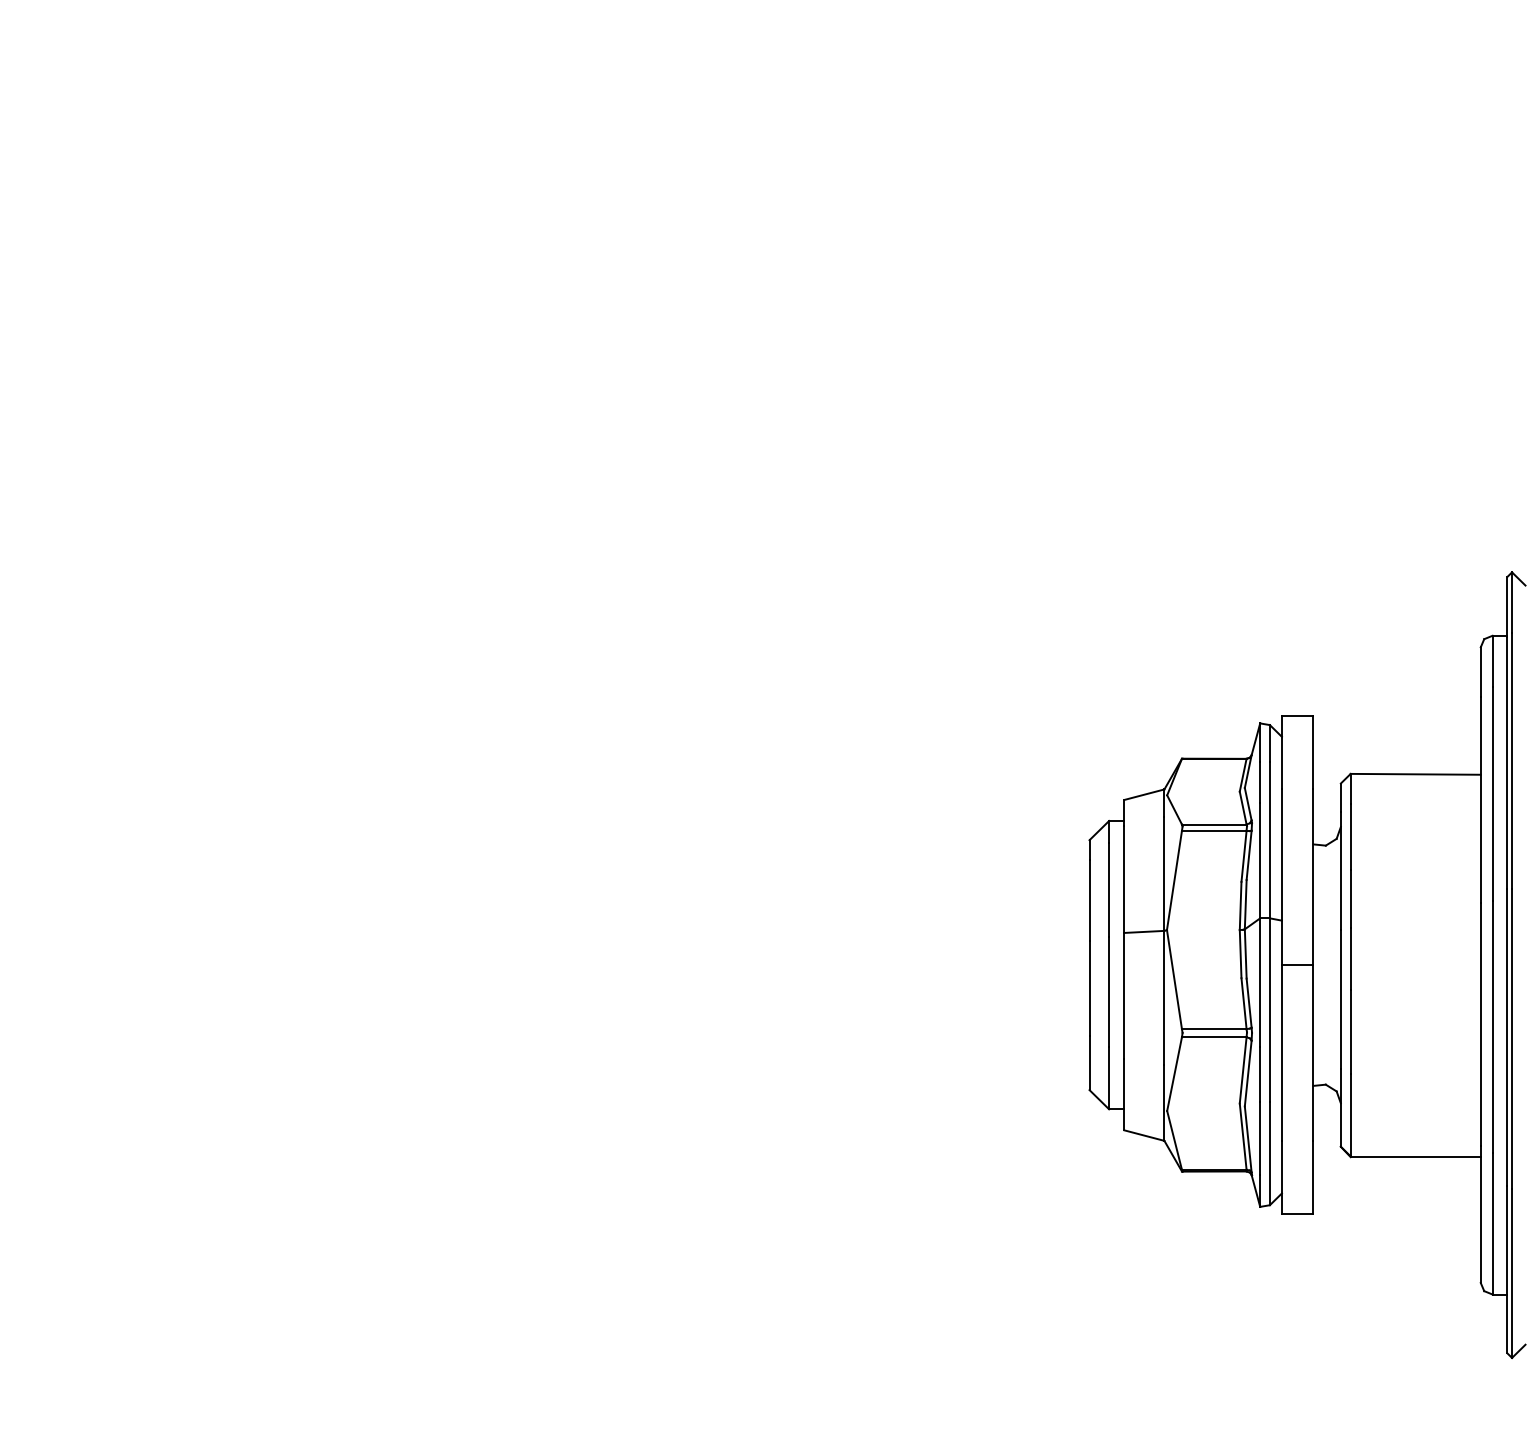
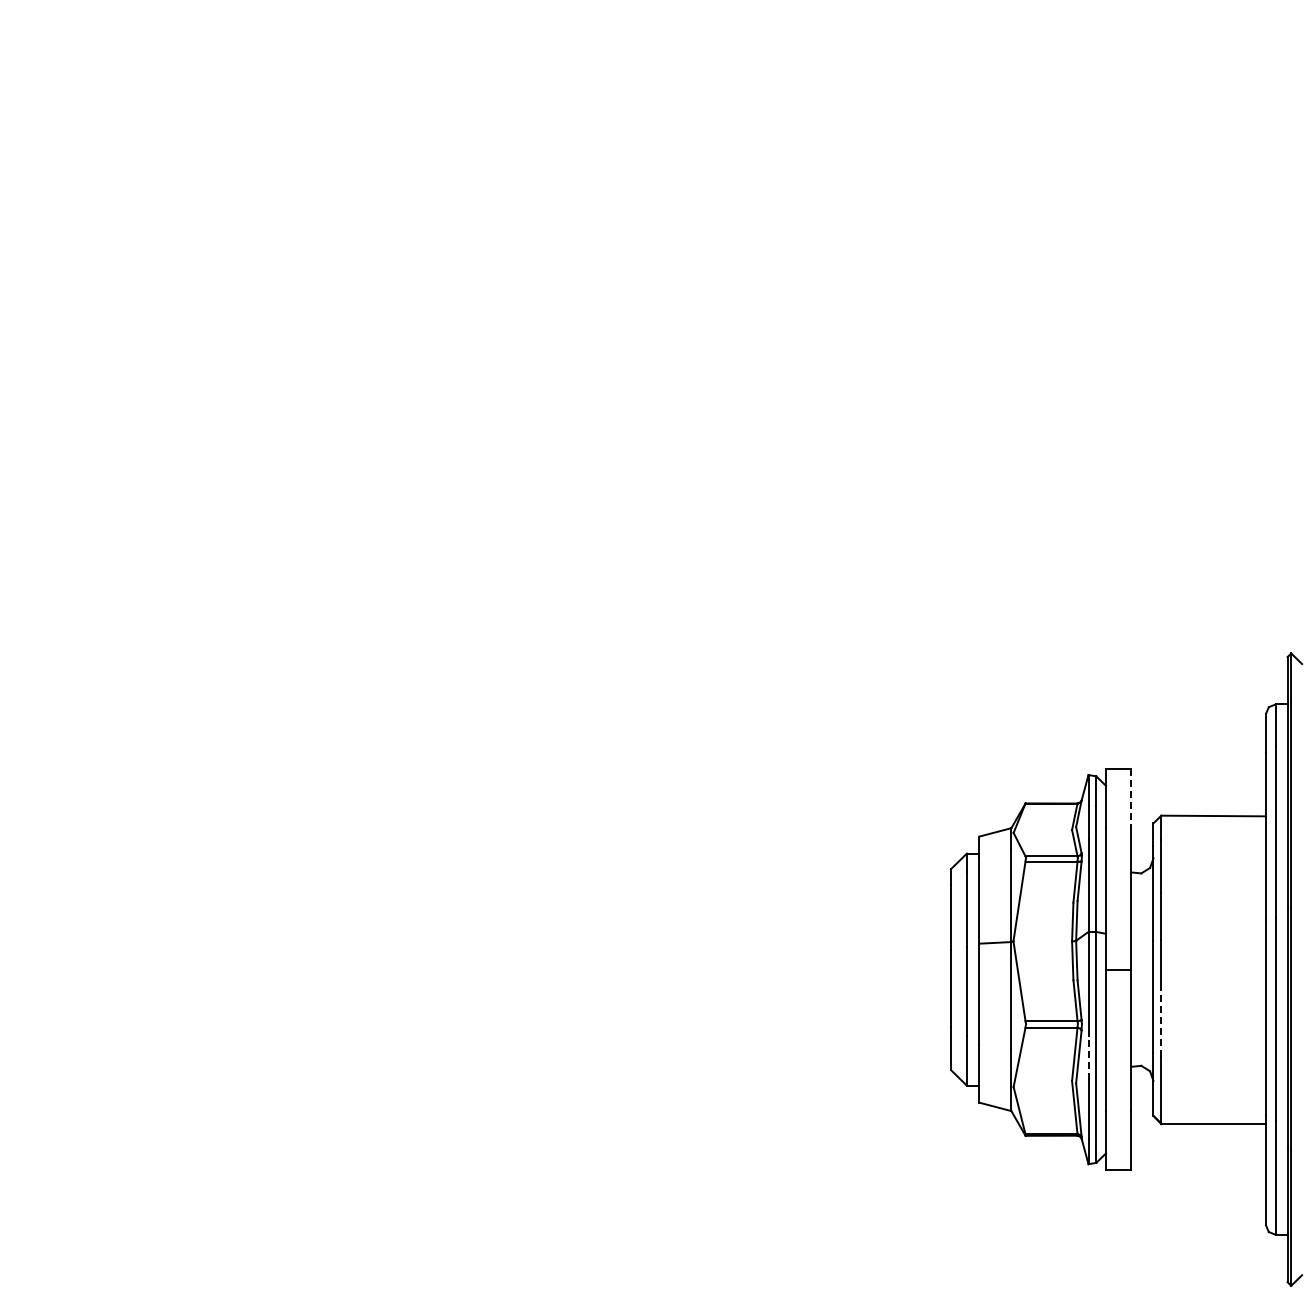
line: (1313, 753) -> (1131, 799), solid -> dashed
line: (1350, 1032) -> (1161, 1023), solid -> dashed
line: (1260, 1074) -> (1088, 1057), solid -> dashed

